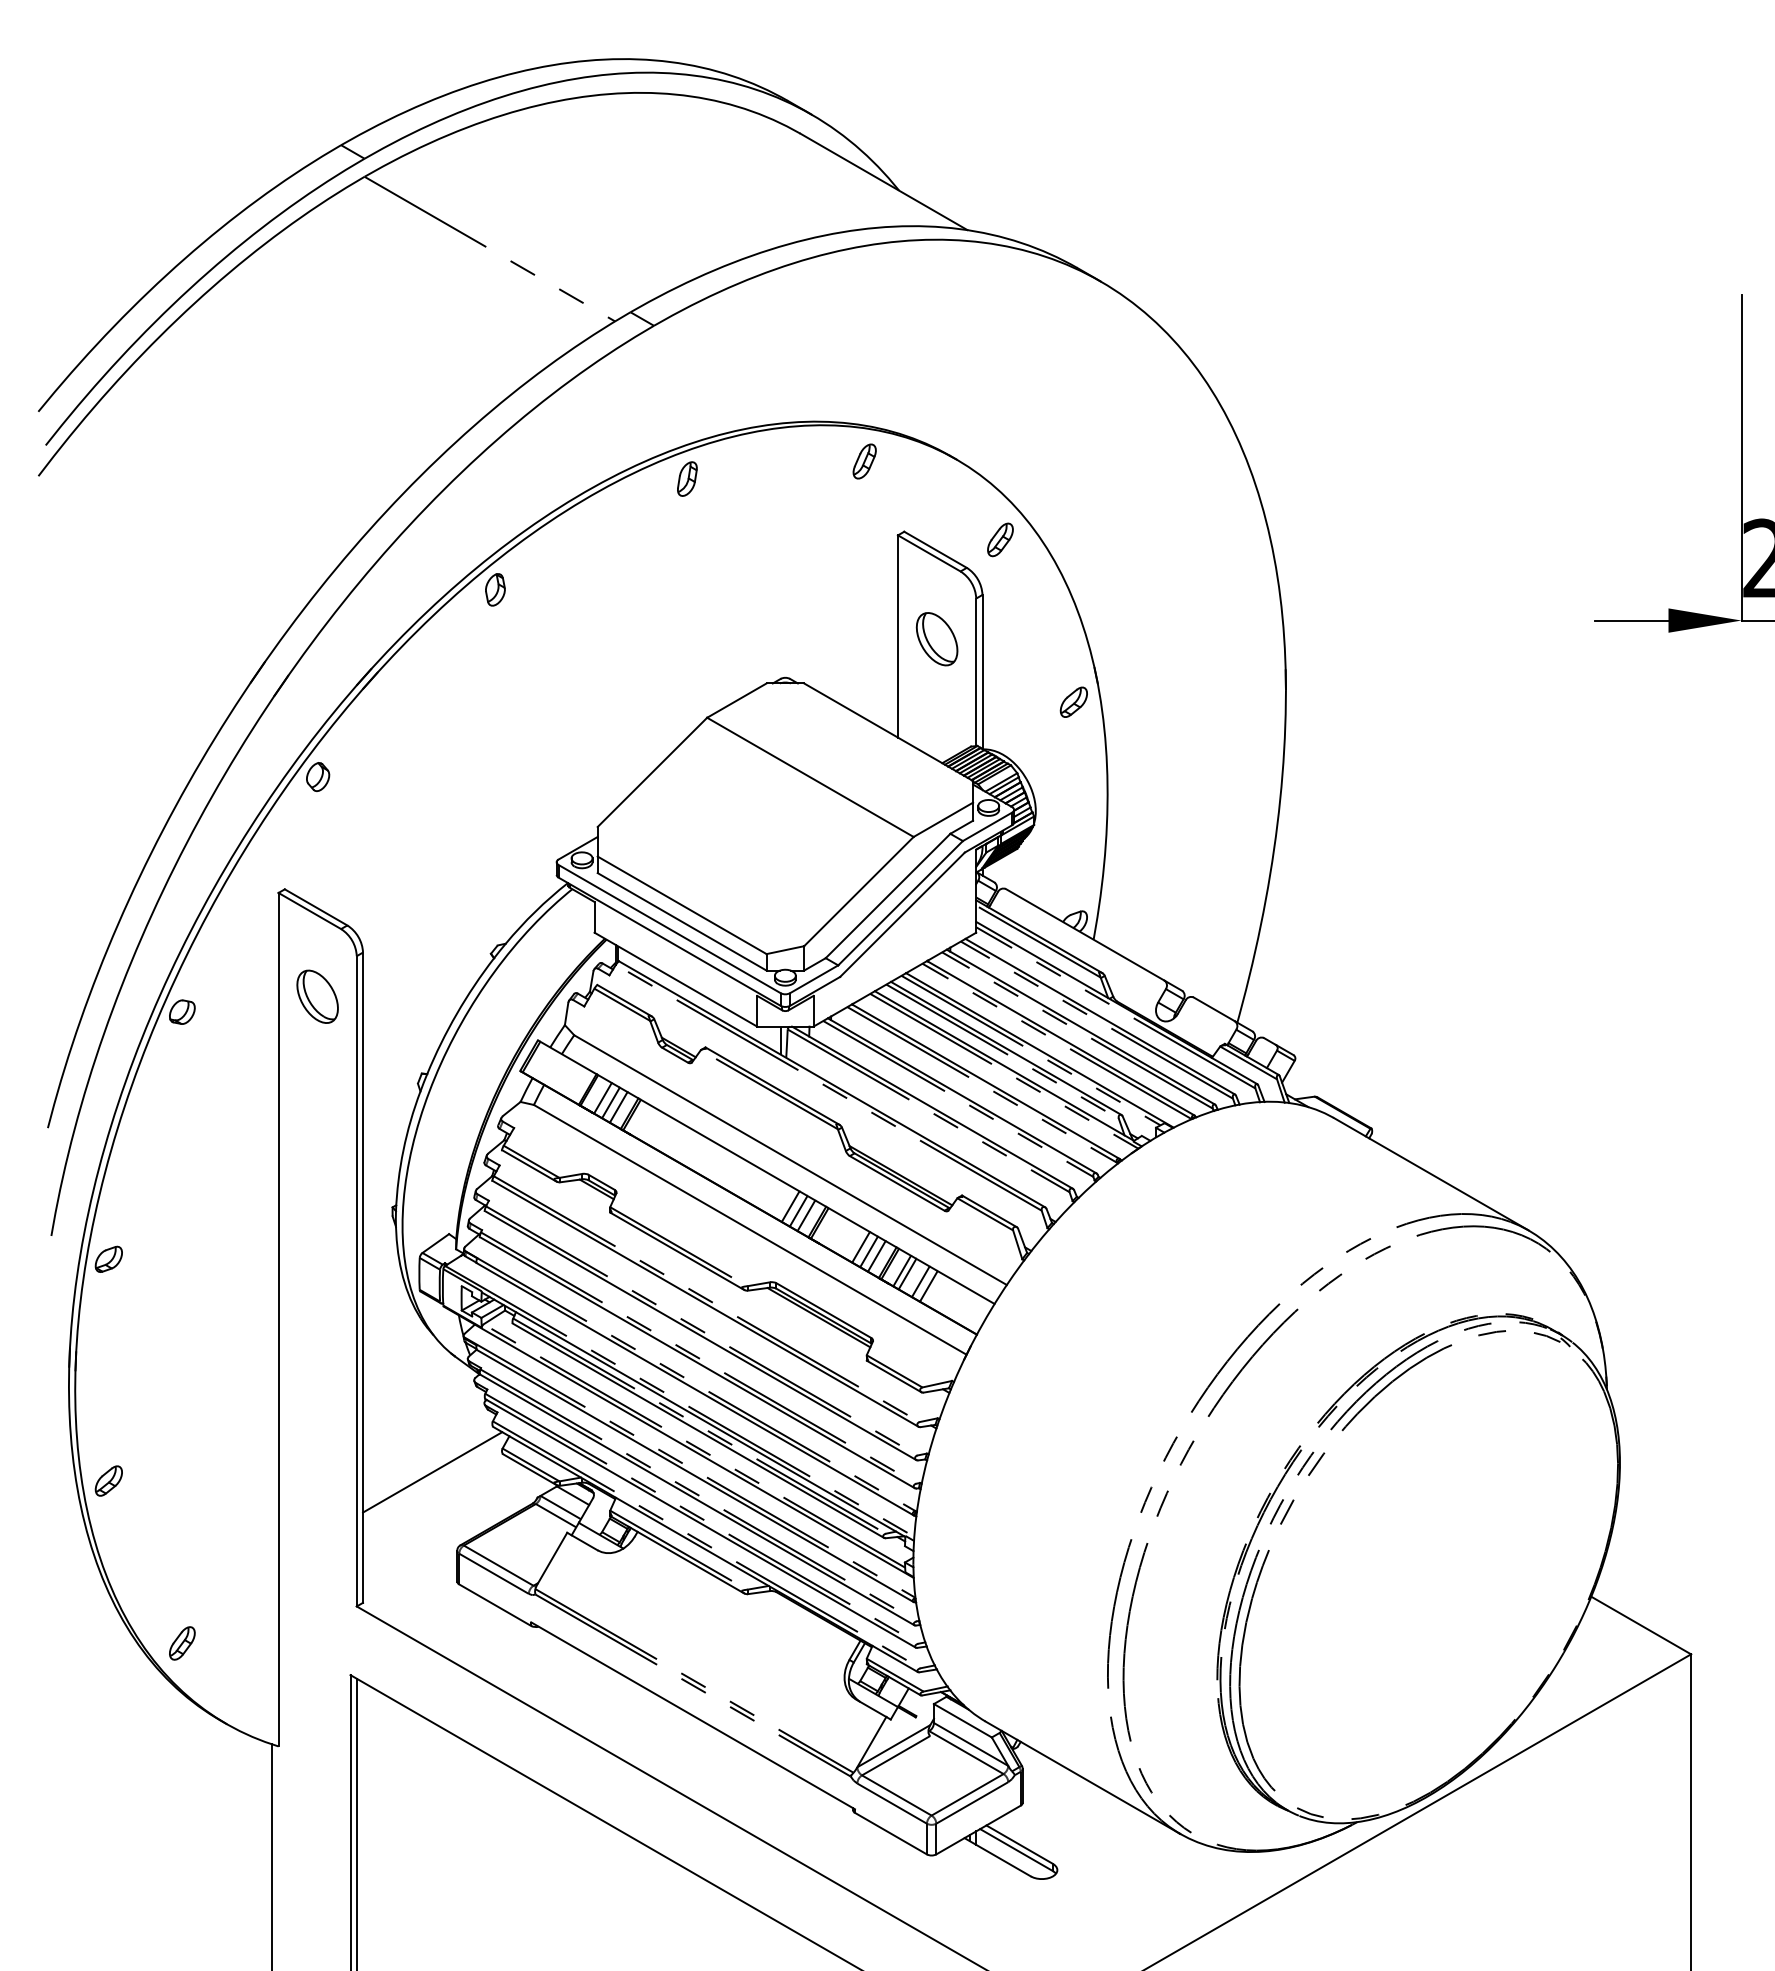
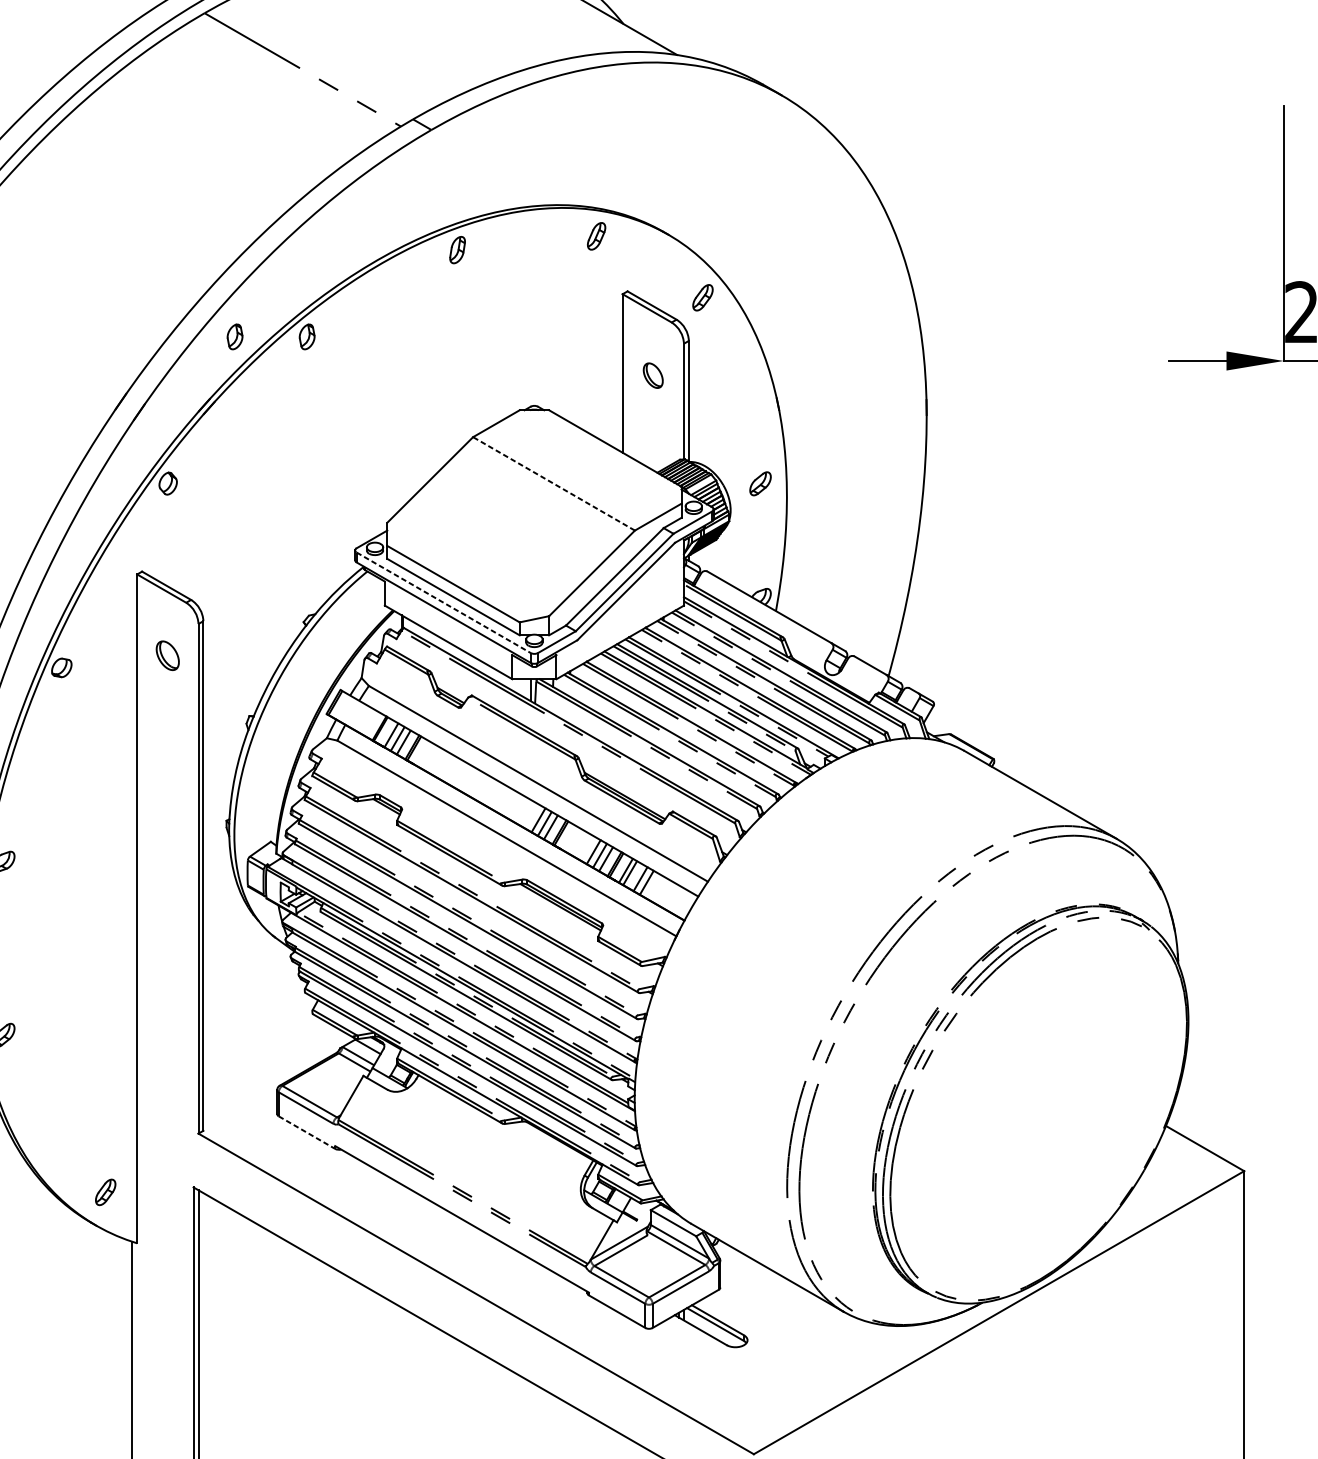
part: (403, 589) -> (235, 336), added
part: (936, 639) -> (652, 375), size x0.6
part: (1073, 701) -> (760, 483), moved
line: (809, 777) -> (553, 483), solid -> dashed
line: (670, 929) -> (444, 603), solid -> dashed
part: (317, 996) -> (167, 655), size x0.7
line: (432, 1472) -> (257, 1028), removed
line: (495, 1605) -> (307, 1132), solid -> dashed
part: (182, 1643) -> (105, 1192), moved

